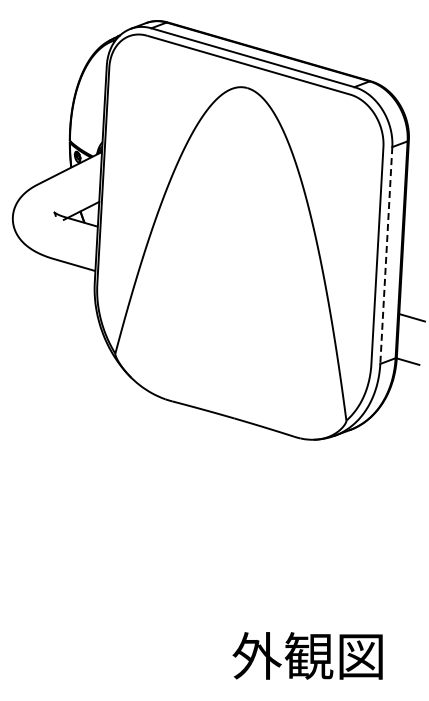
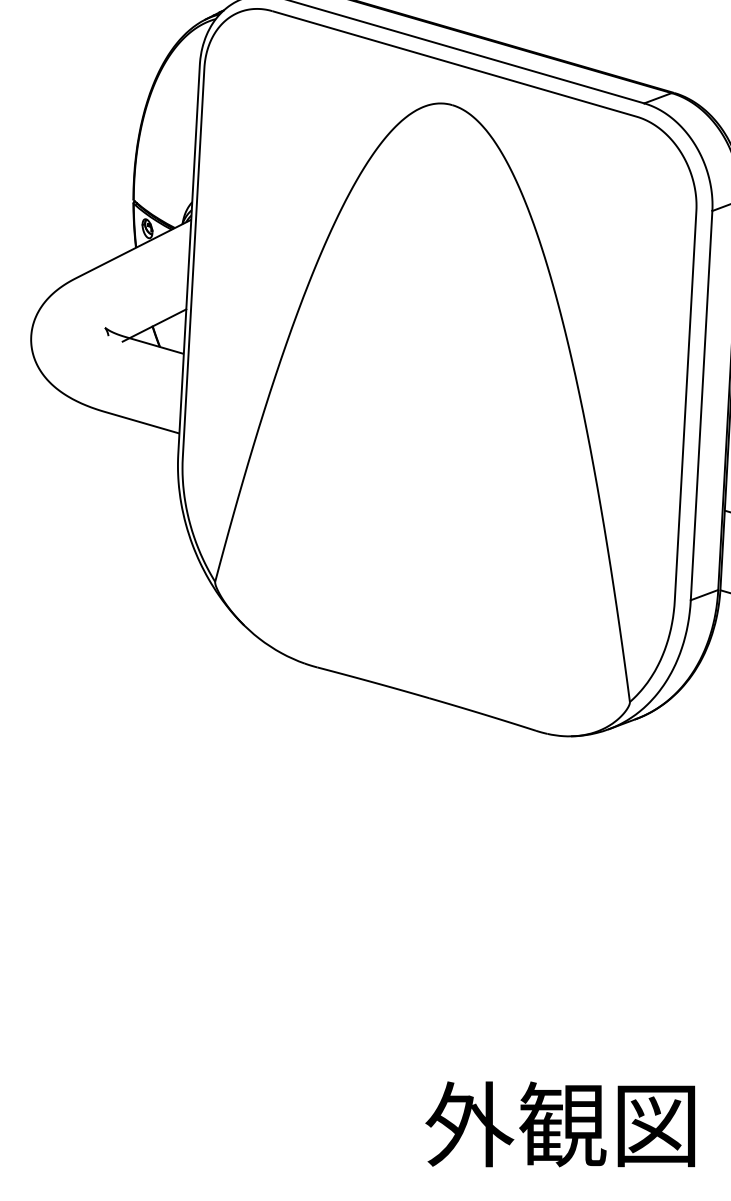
line: (386, 255) -> (701, 405), dashed -> solid

